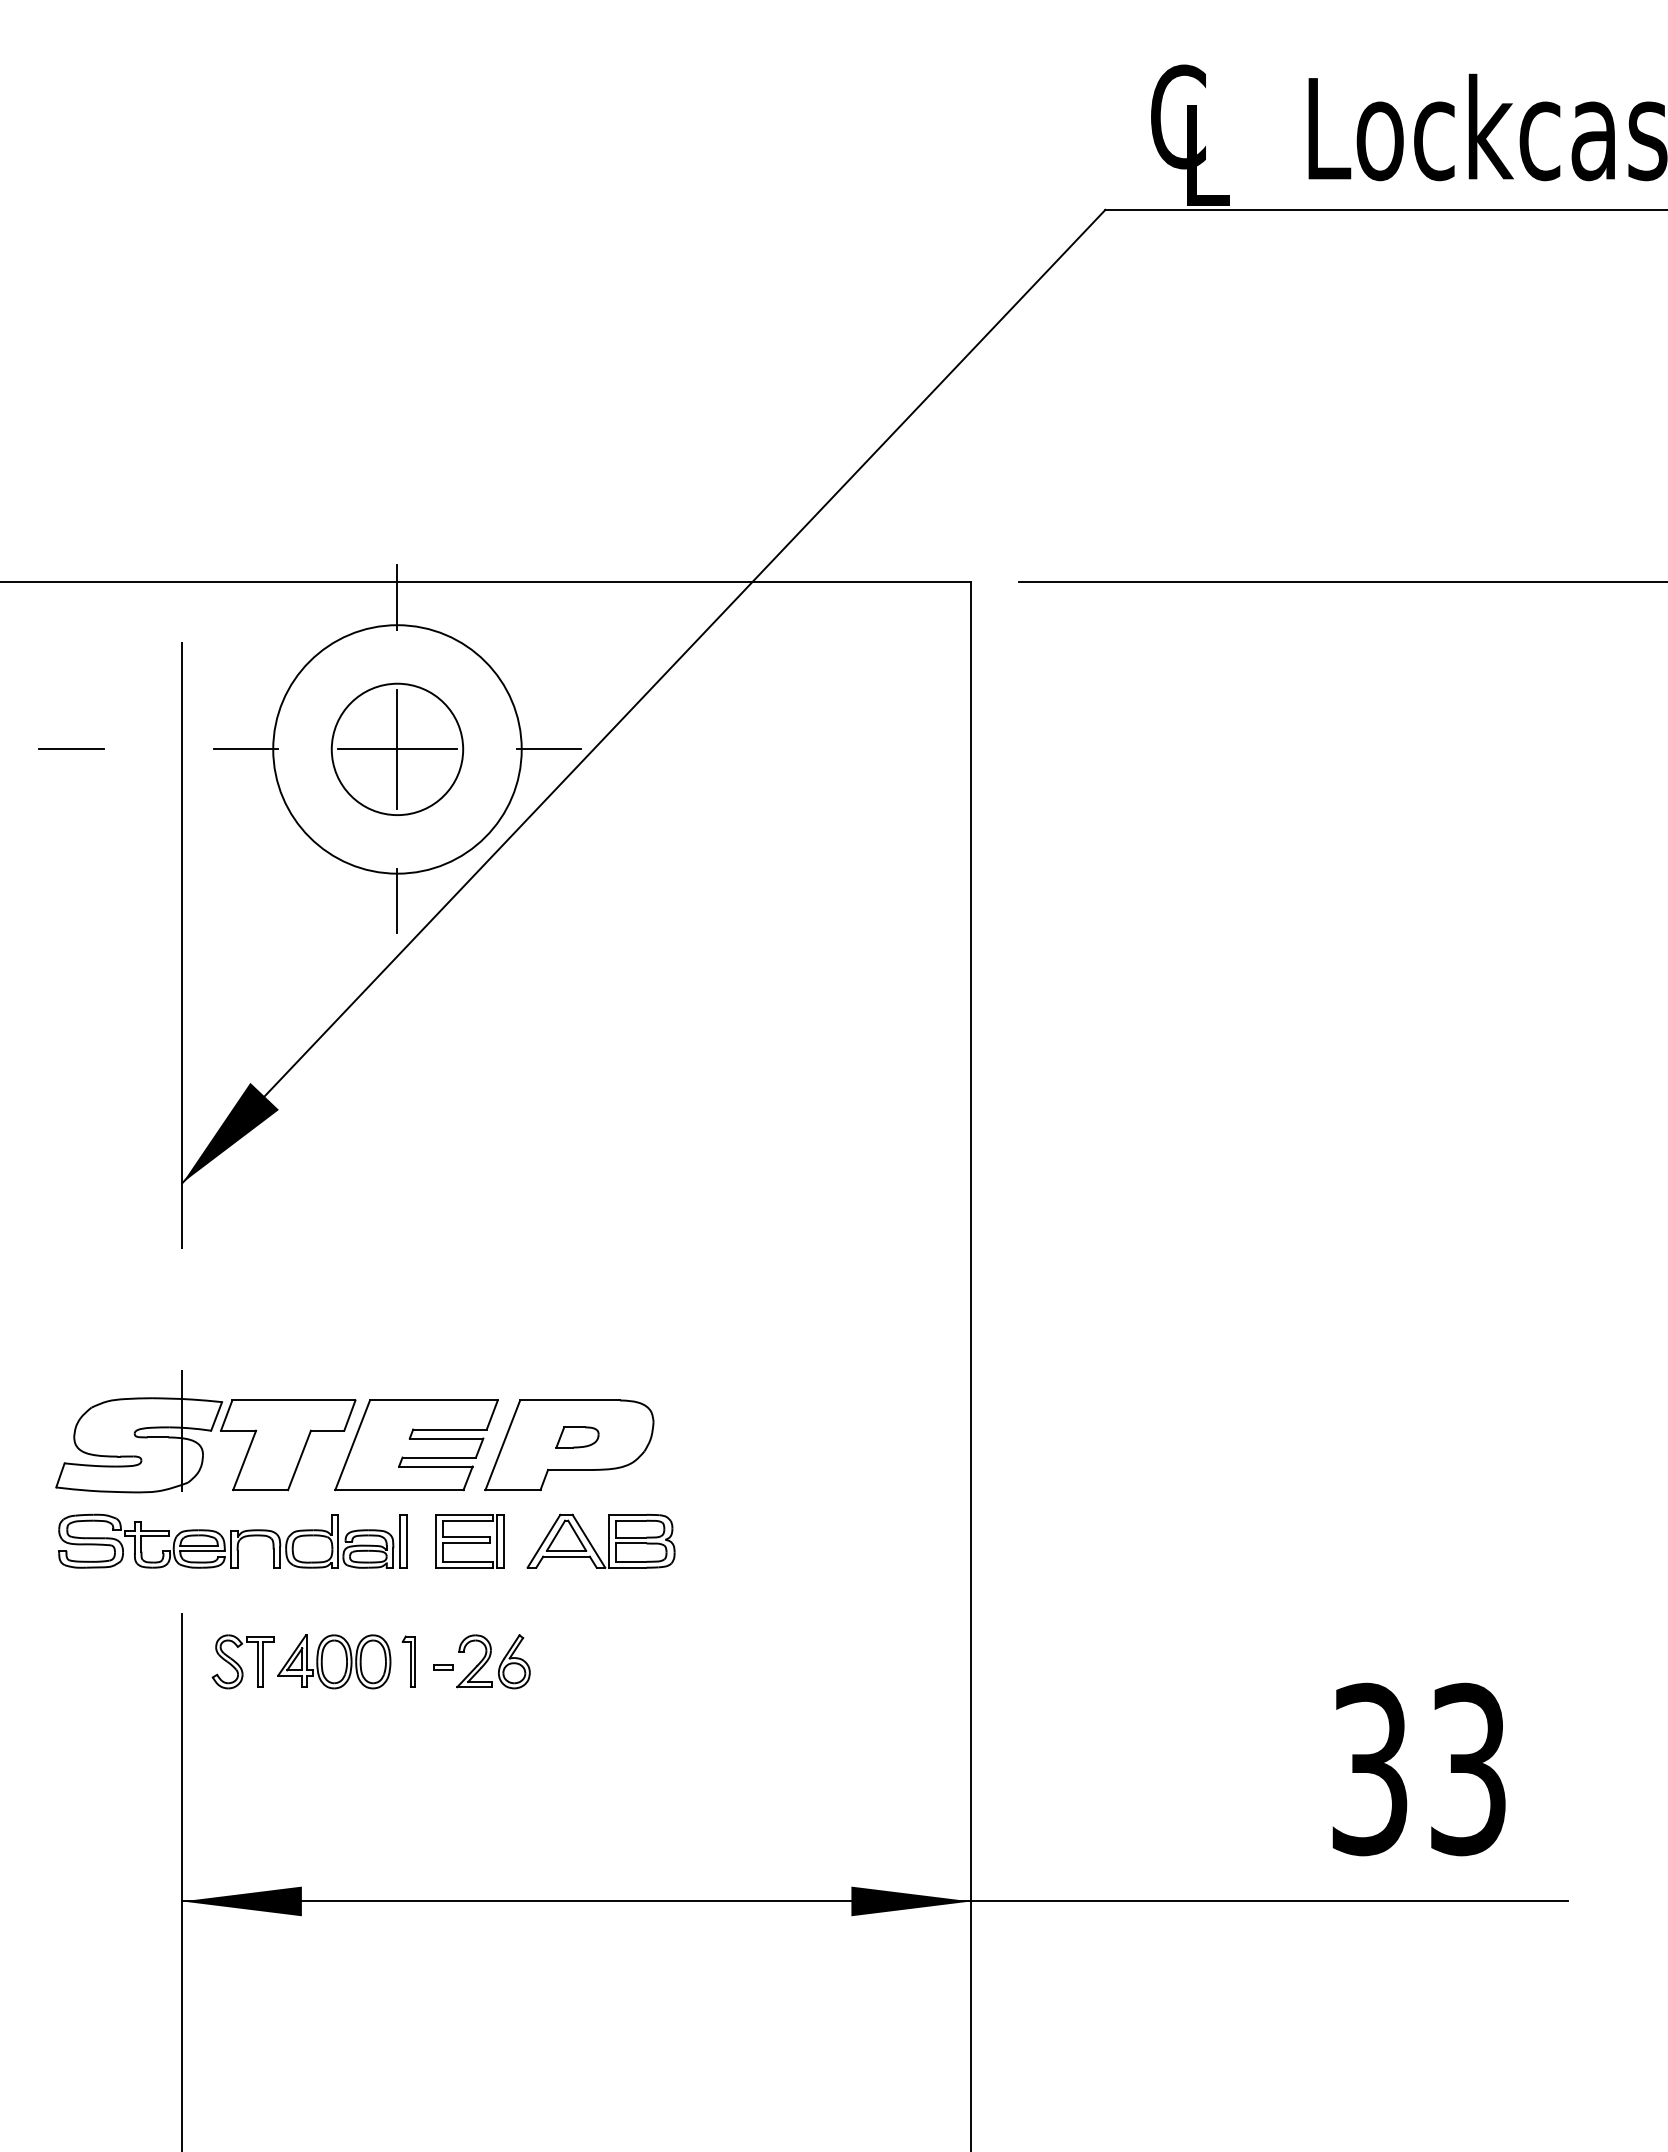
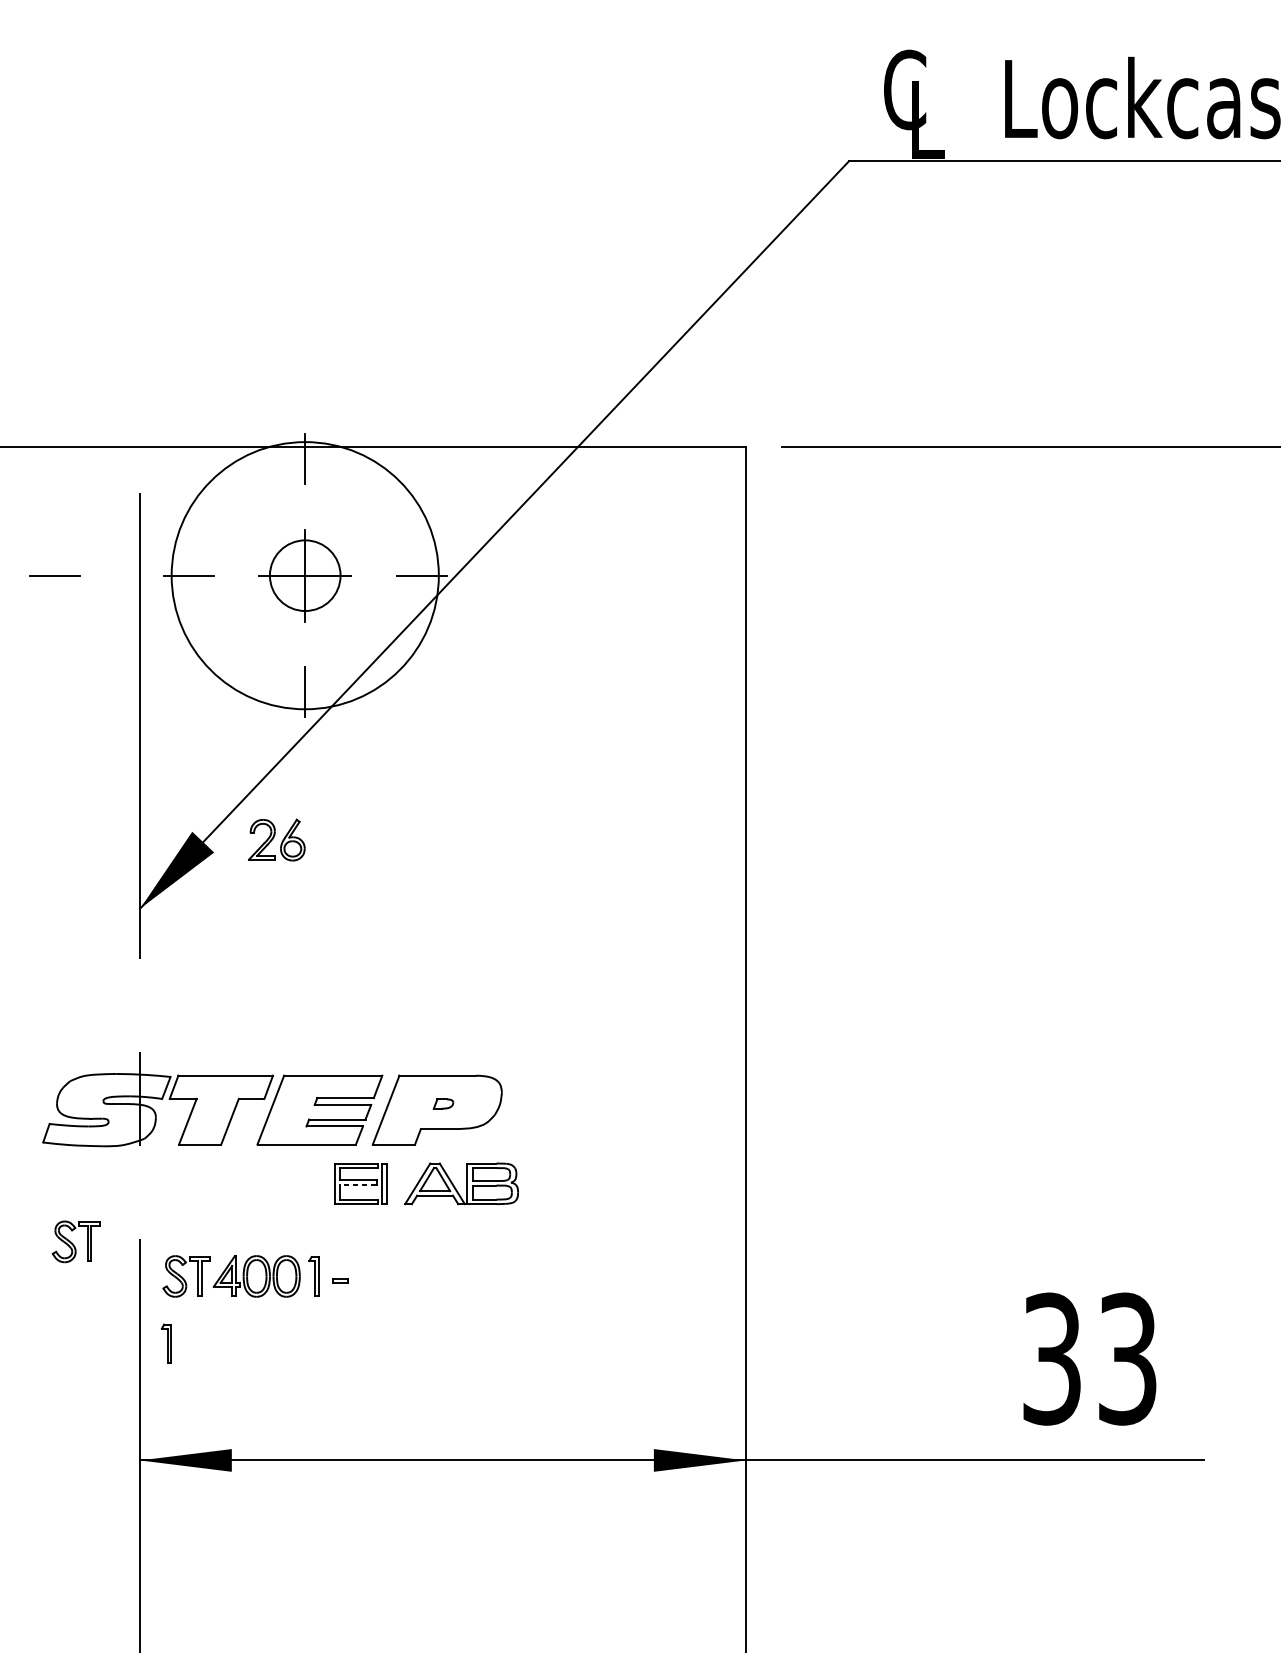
circle: (397, 749) -> (305, 575), size x0.7
circle: (397, 749) -> (305, 575), size x1.4
part: (577, 1437) -> (443, 1104), size x0.6
part: (232, 1540) -> (178, 1183), removed
line: (466, 1542) -> (358, 1184), solid -> dashed
part: (98, 1616) -> (75, 1241), added
part: (493, 1661) -> (276, 839), moved
part: (216, 1749) -> (166, 1343), added

